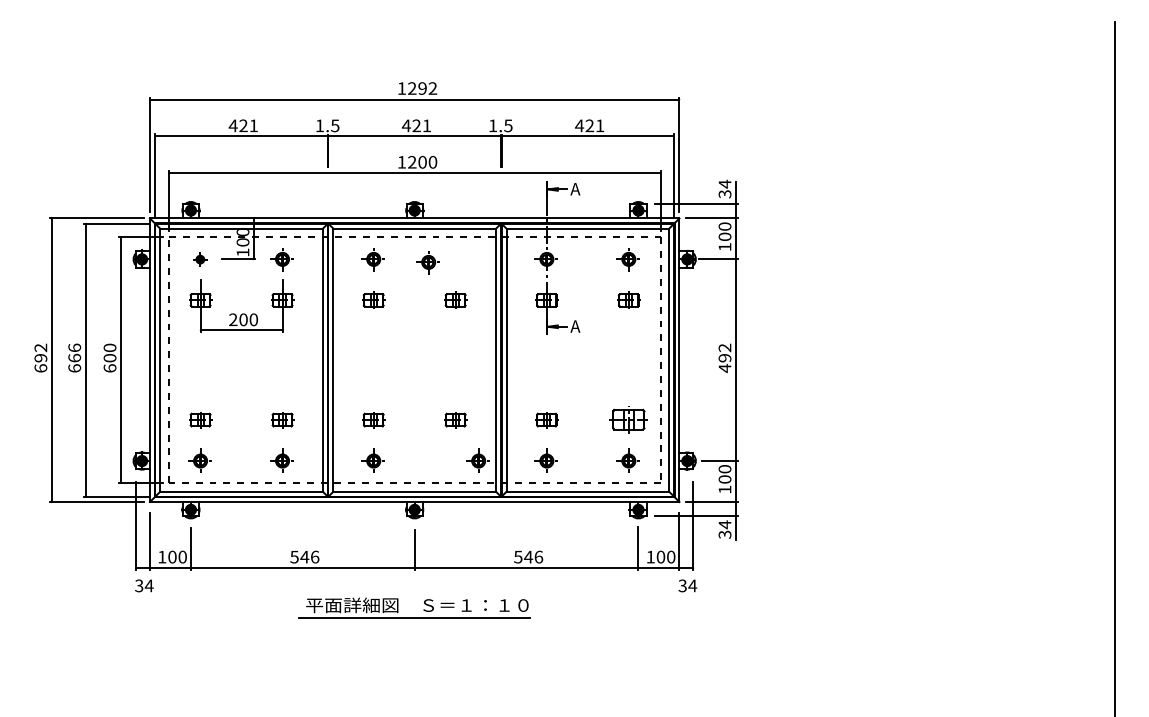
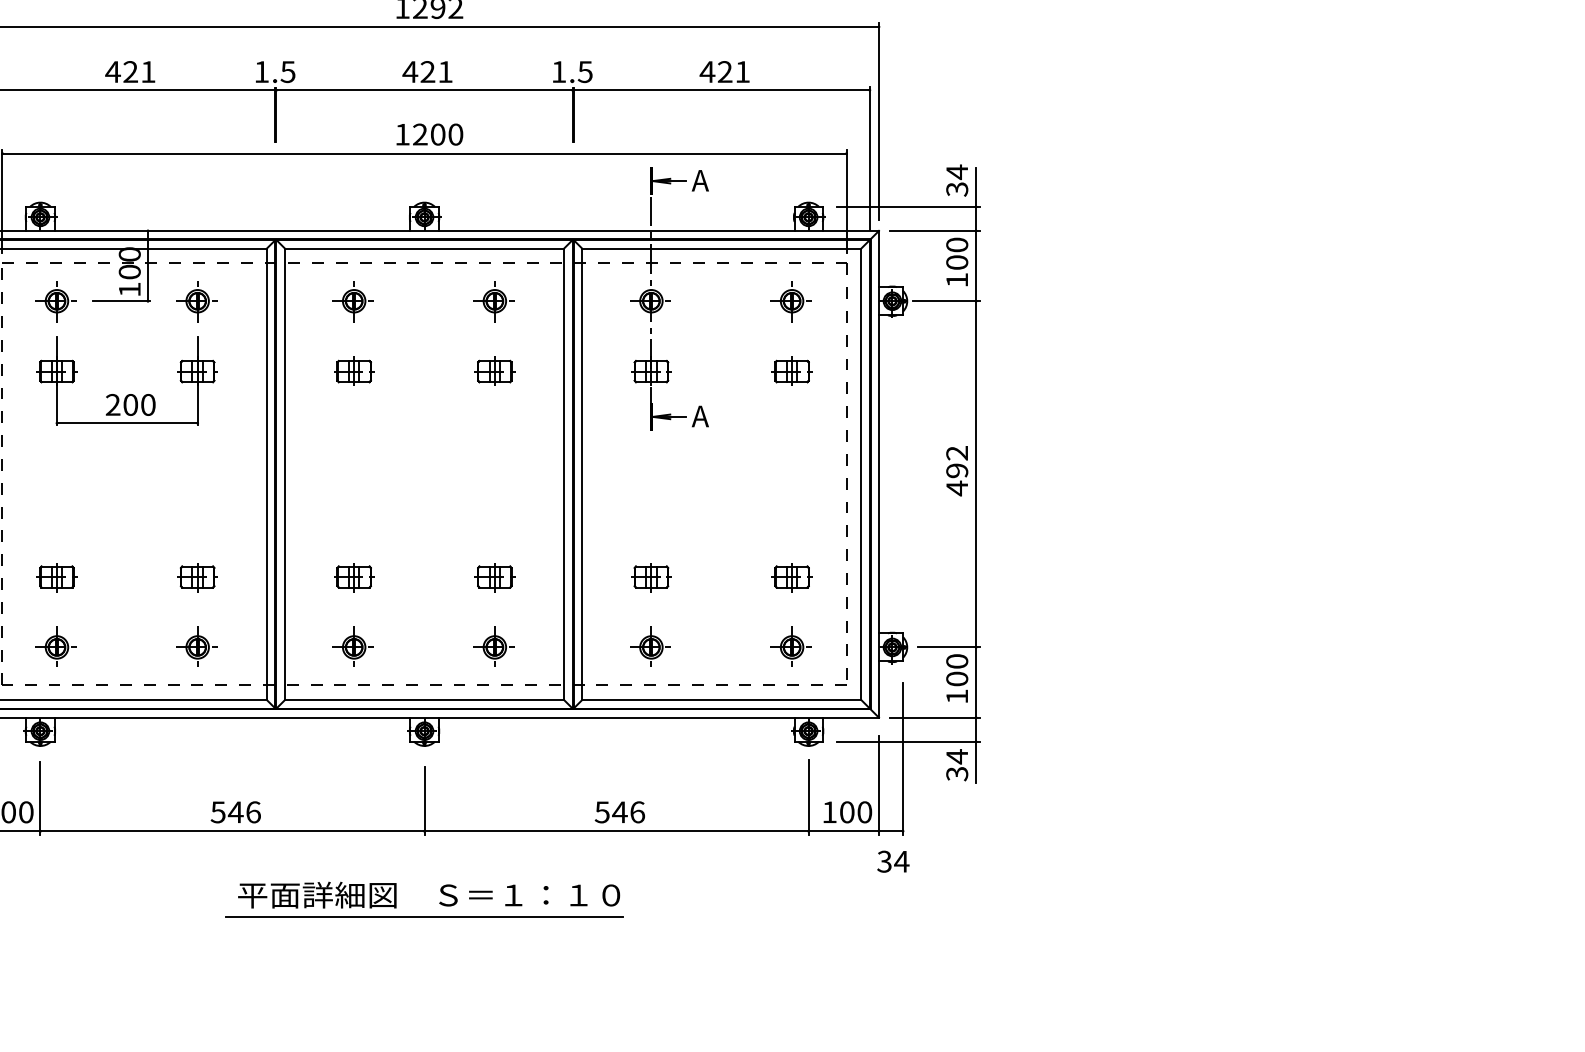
part: (199, 259) -> (55, 301), size x1.67
part: (427, 262) -> (492, 301), moved
part: (628, 420) -> (791, 577), size x0.62
part: (477, 460) -> (492, 646), moved

